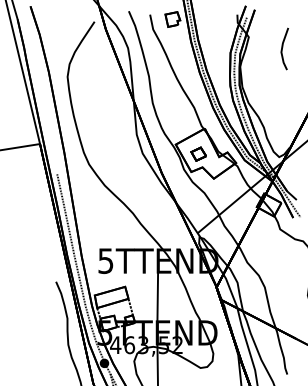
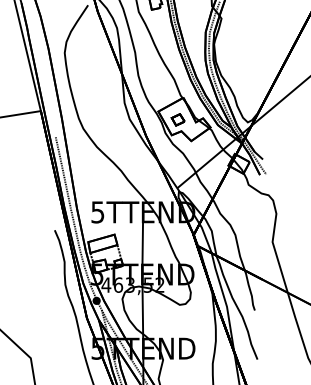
line: (283, 48) -> (251, 28), removed

